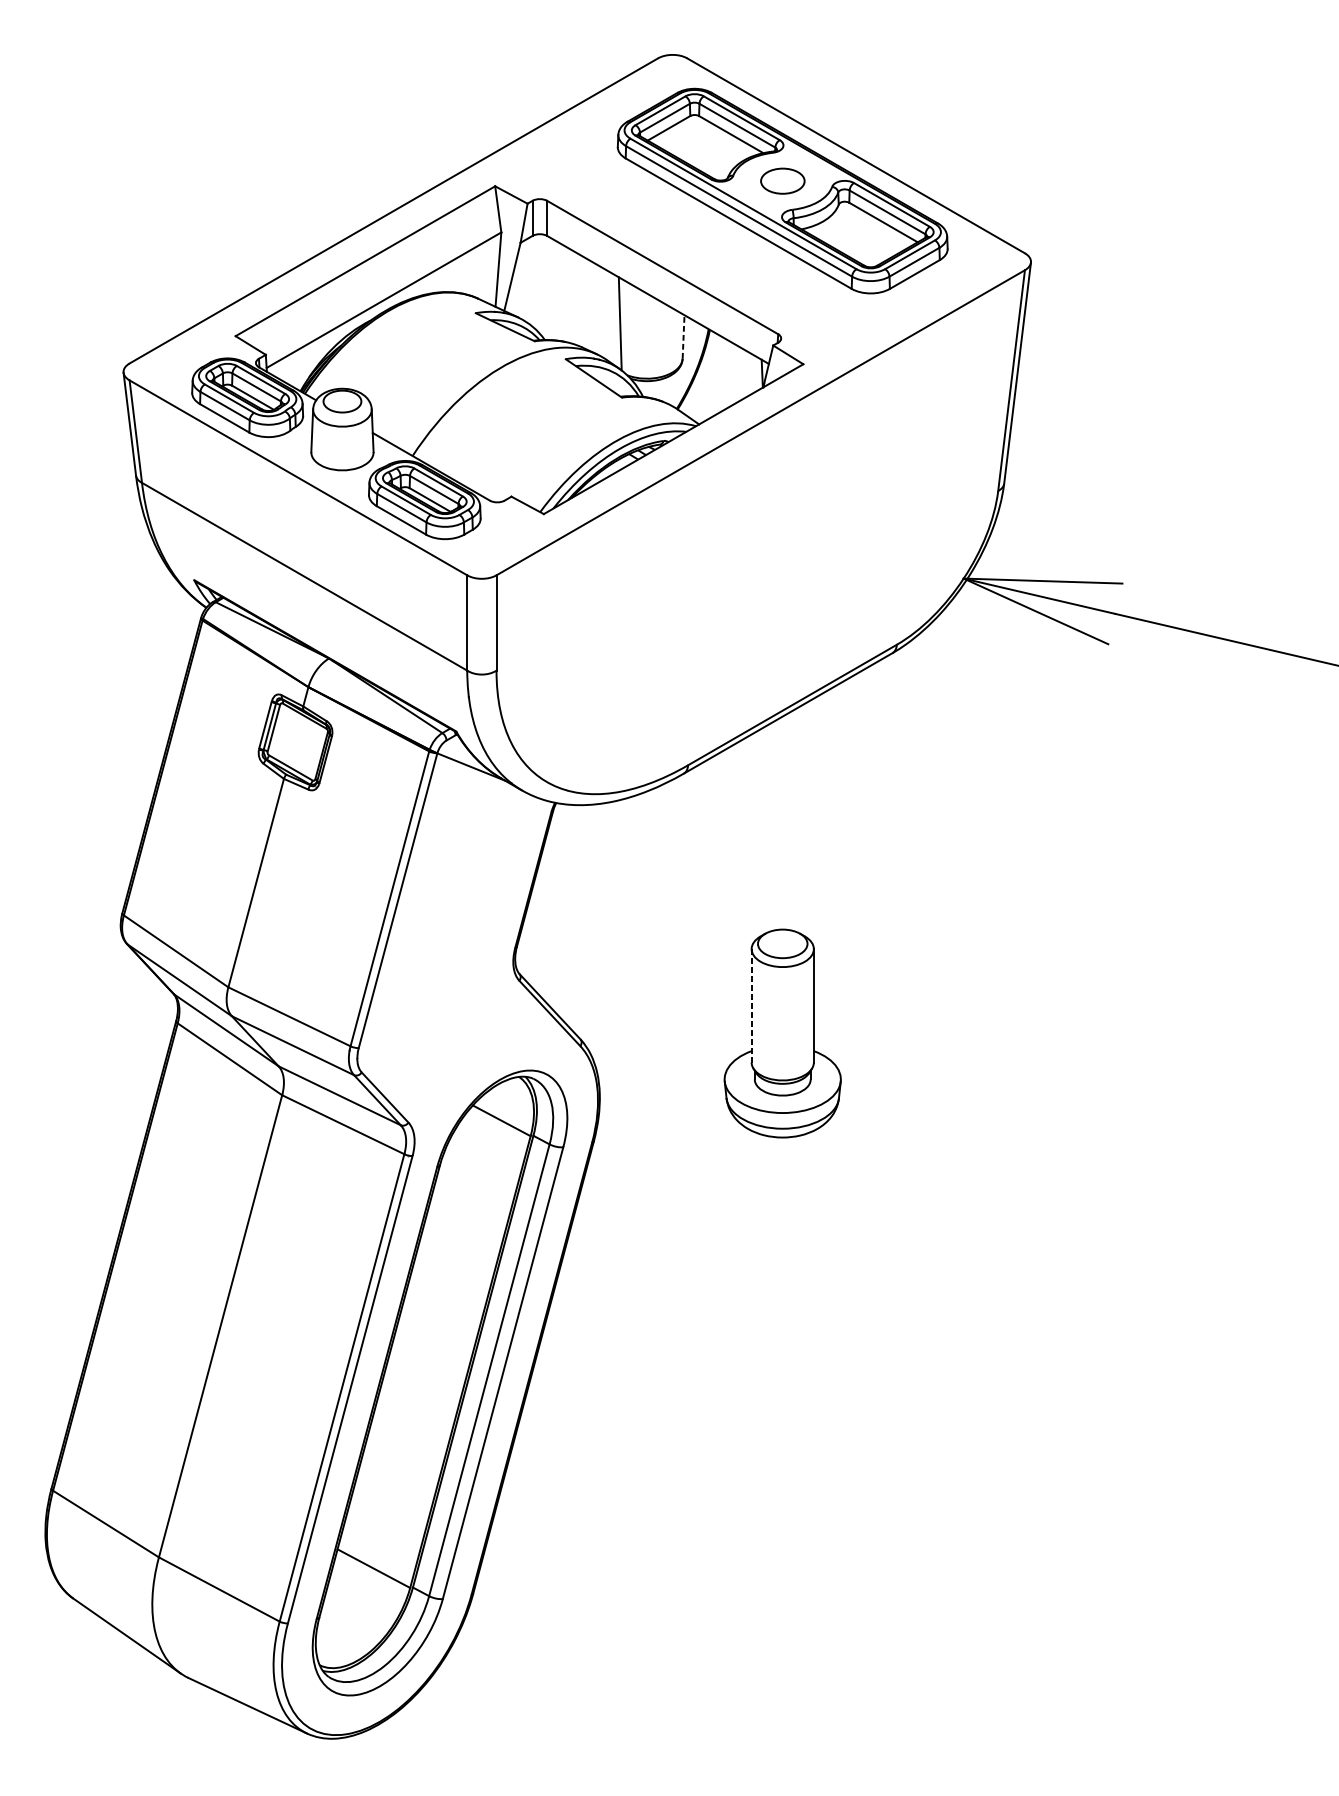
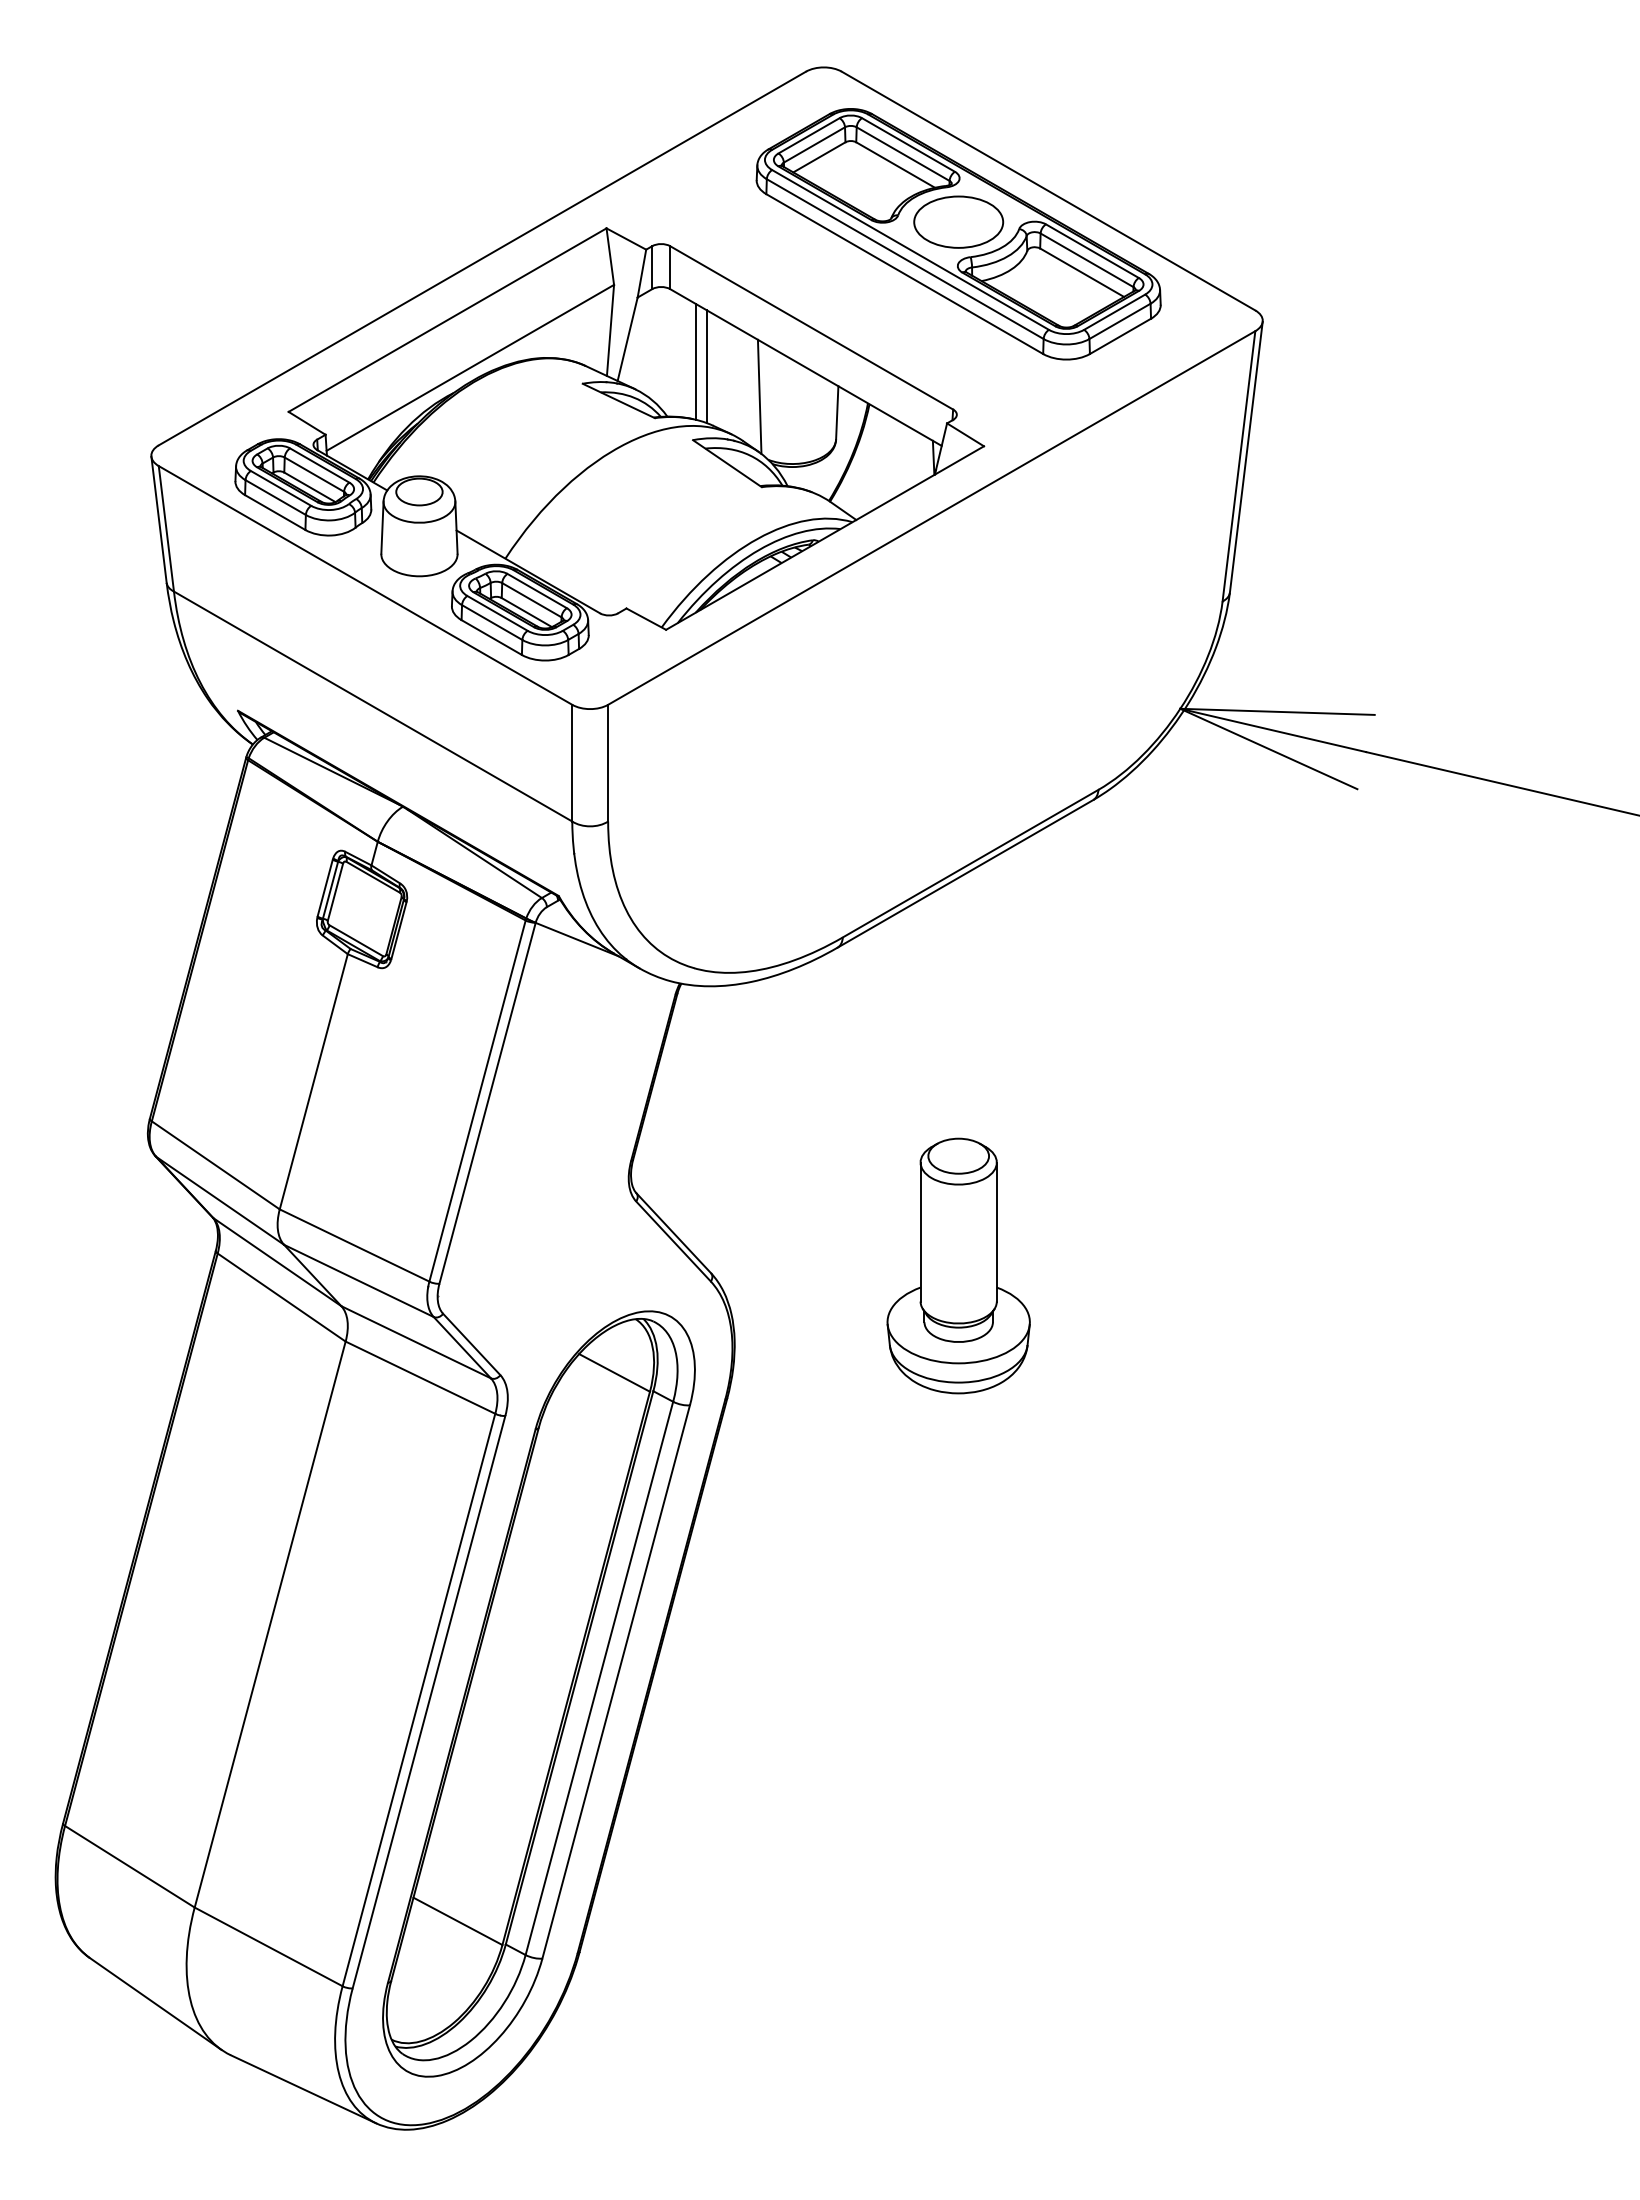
part: (782, 180) -> (958, 221), size x1.67
line: (568, 295) -> (696, 361), added
line: (577, 299) -> (707, 366), added
line: (683, 336) -> (837, 412), dashed -> solid
line: (751, 1005) -> (920, 1231), dashed -> solid

